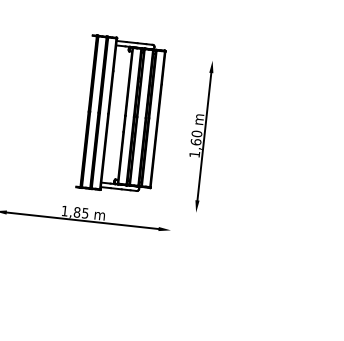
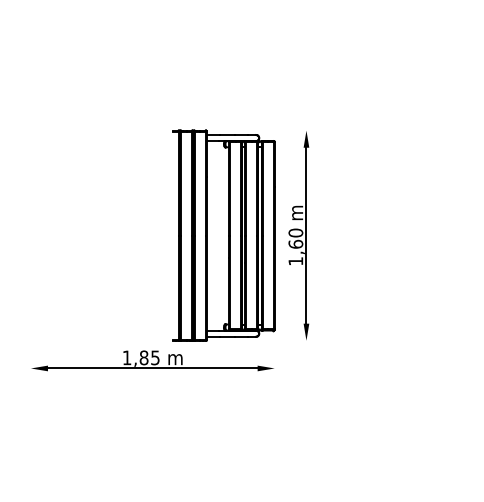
part: (121, 115) -> (223, 235), moved

